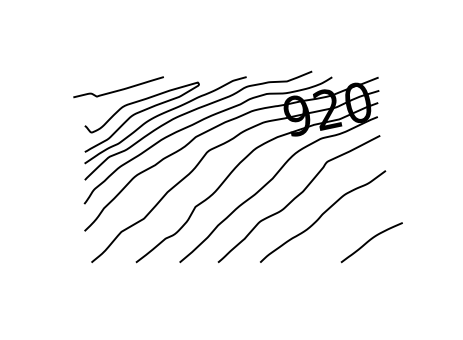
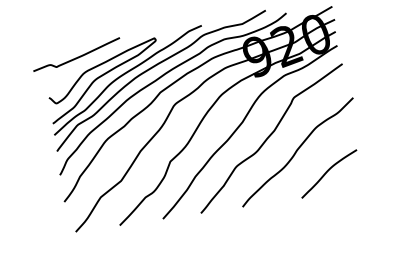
curve: (371, 240) -> (328, 171), moved

